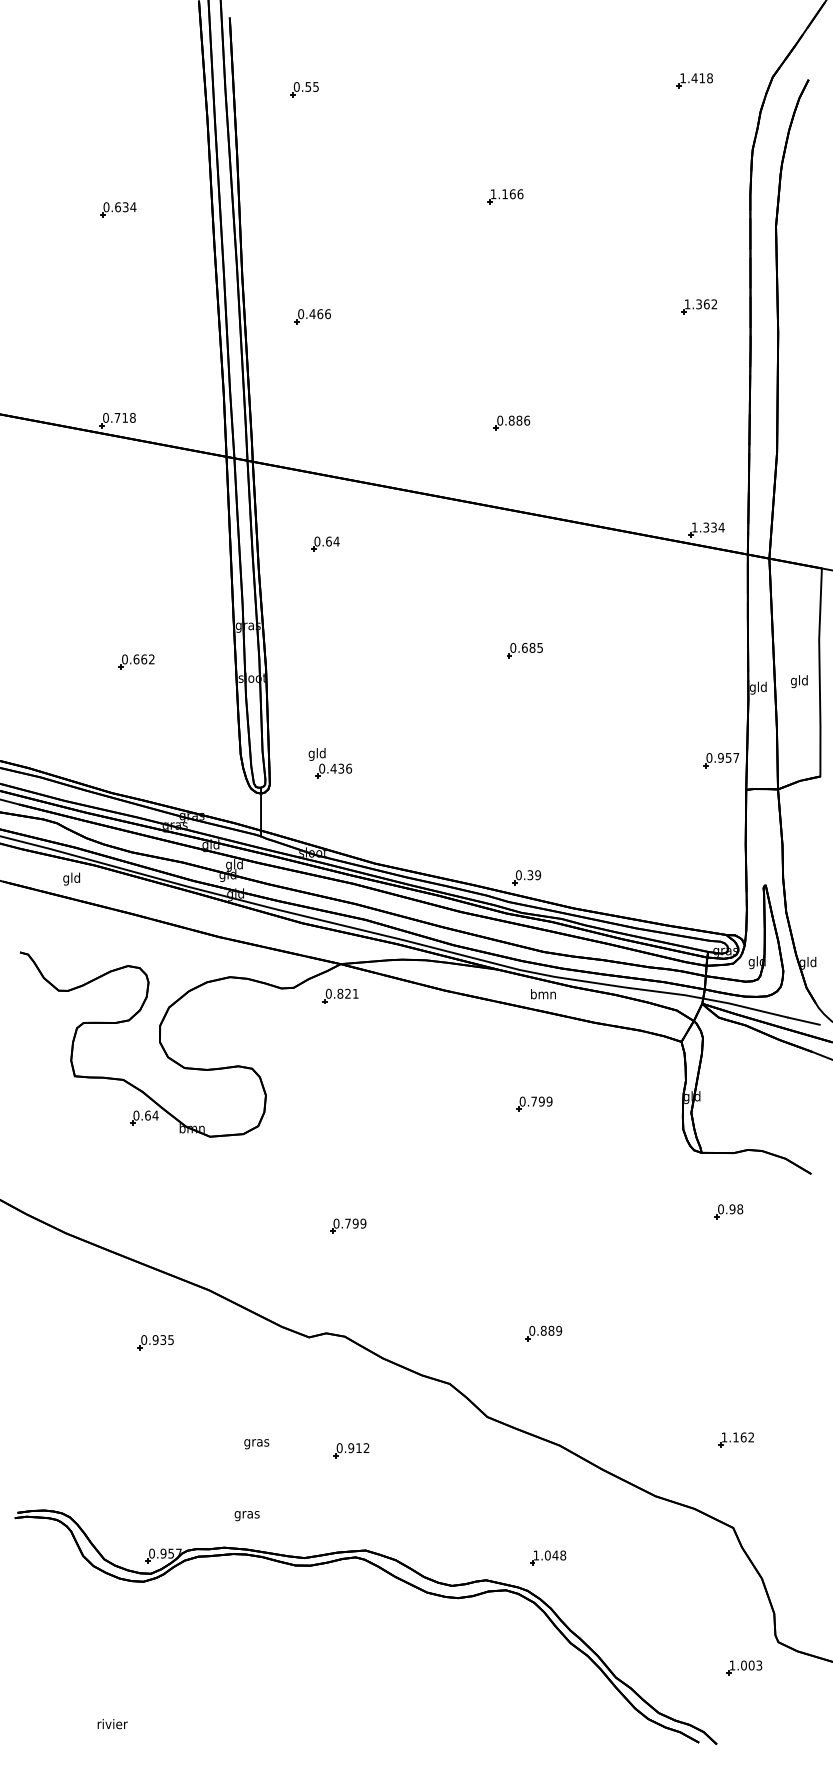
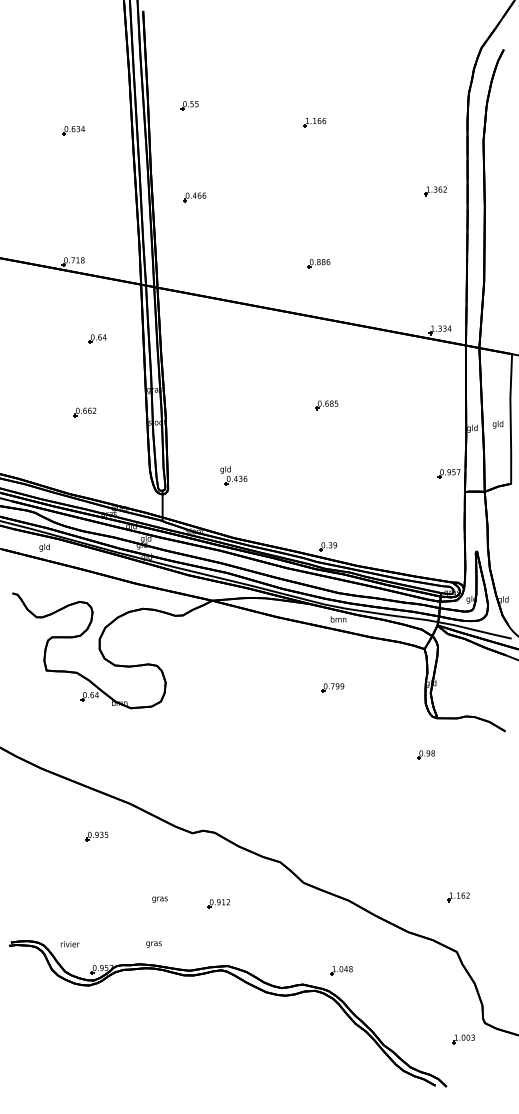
part: (694, 81) -> (432, 50), removed
part: (304, 89) -> (189, 105), moved
part: (325, 543) -> (97, 338), moved
part: (329, 763) -> (233, 475), moved
part: (339, 995) -> (211, 620), removed
part: (727, 1210) -> (425, 754), moved
part: (347, 1225) -> (216, 763), removed
part: (543, 1332) -> (338, 830), removed
text: (113, 1724) -> (70, 944), moved

